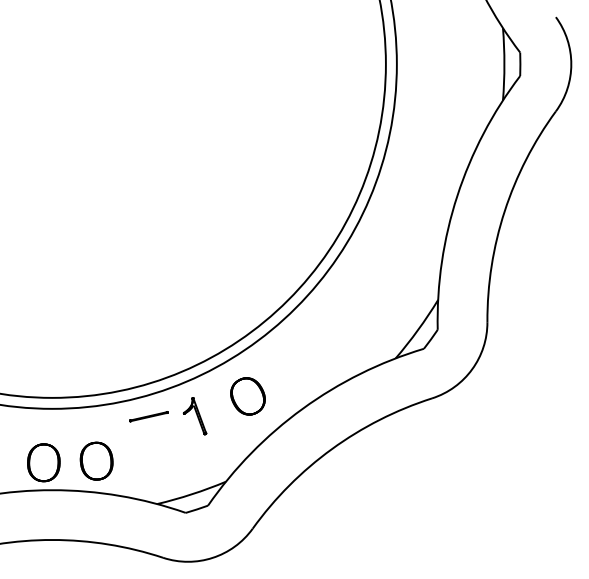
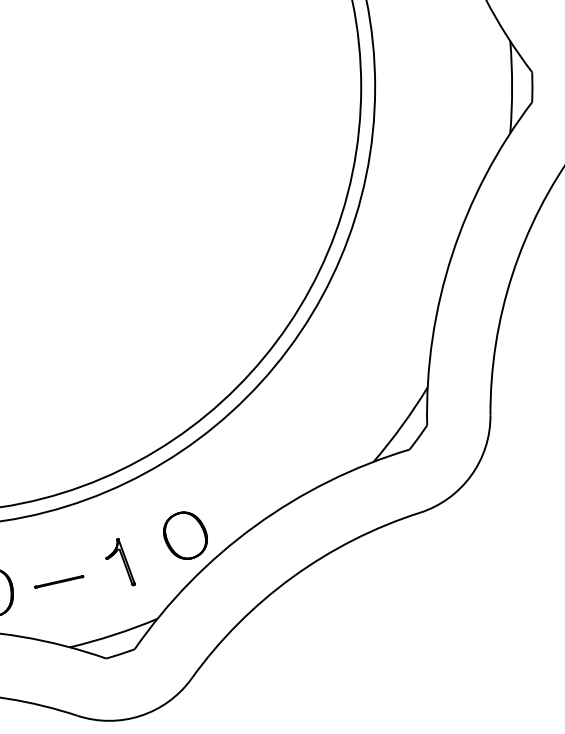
part: (247, 396) -> (184, 535), moved
line: (148, 416) -> (58, 581), moved
part: (194, 416) -> (119, 562), moved

